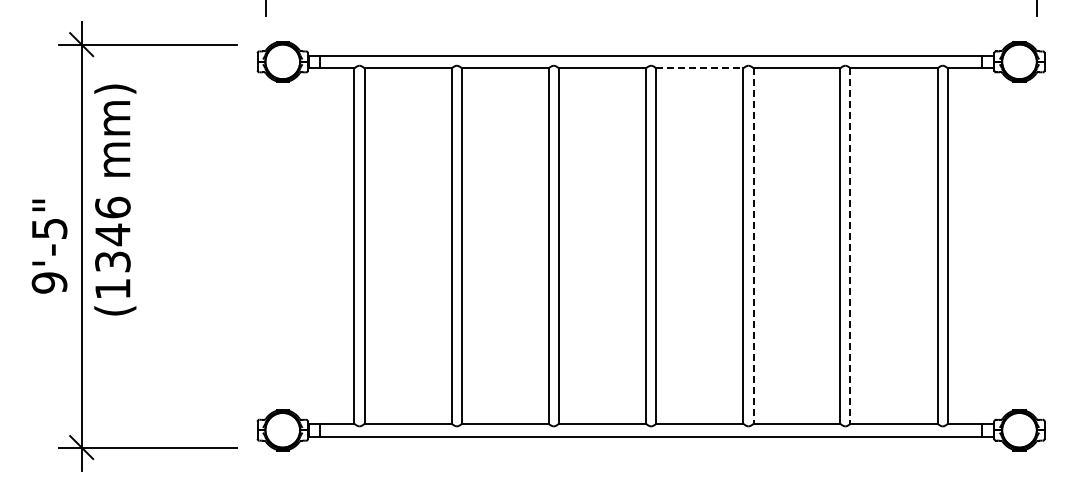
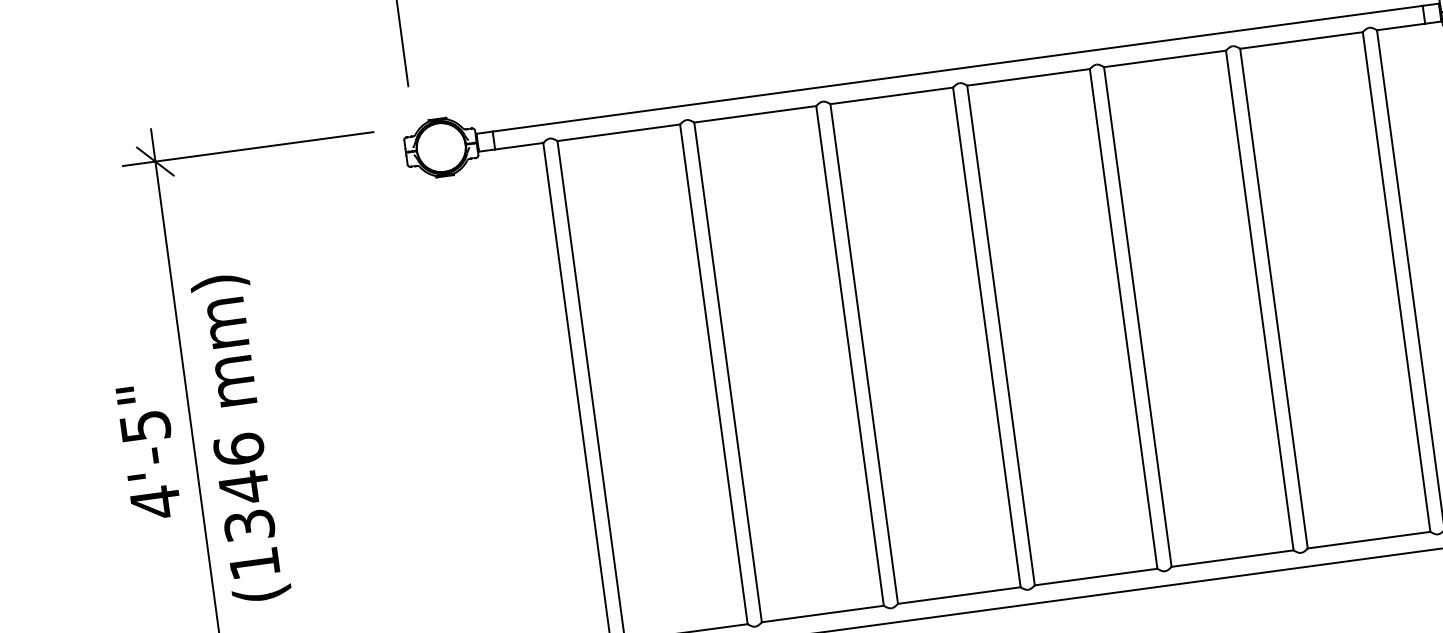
line: (699, 68) -> (1028, 77), dashed -> solid
text: (115, 199) -> (241, 437), moved
line: (753, 246) -> (1137, 317), dashed -> solid
line: (850, 246) -> (1274, 299), dashed -> solid
text: (49, 282) -> (155, 501), 9'-5" -> 4'-5"

